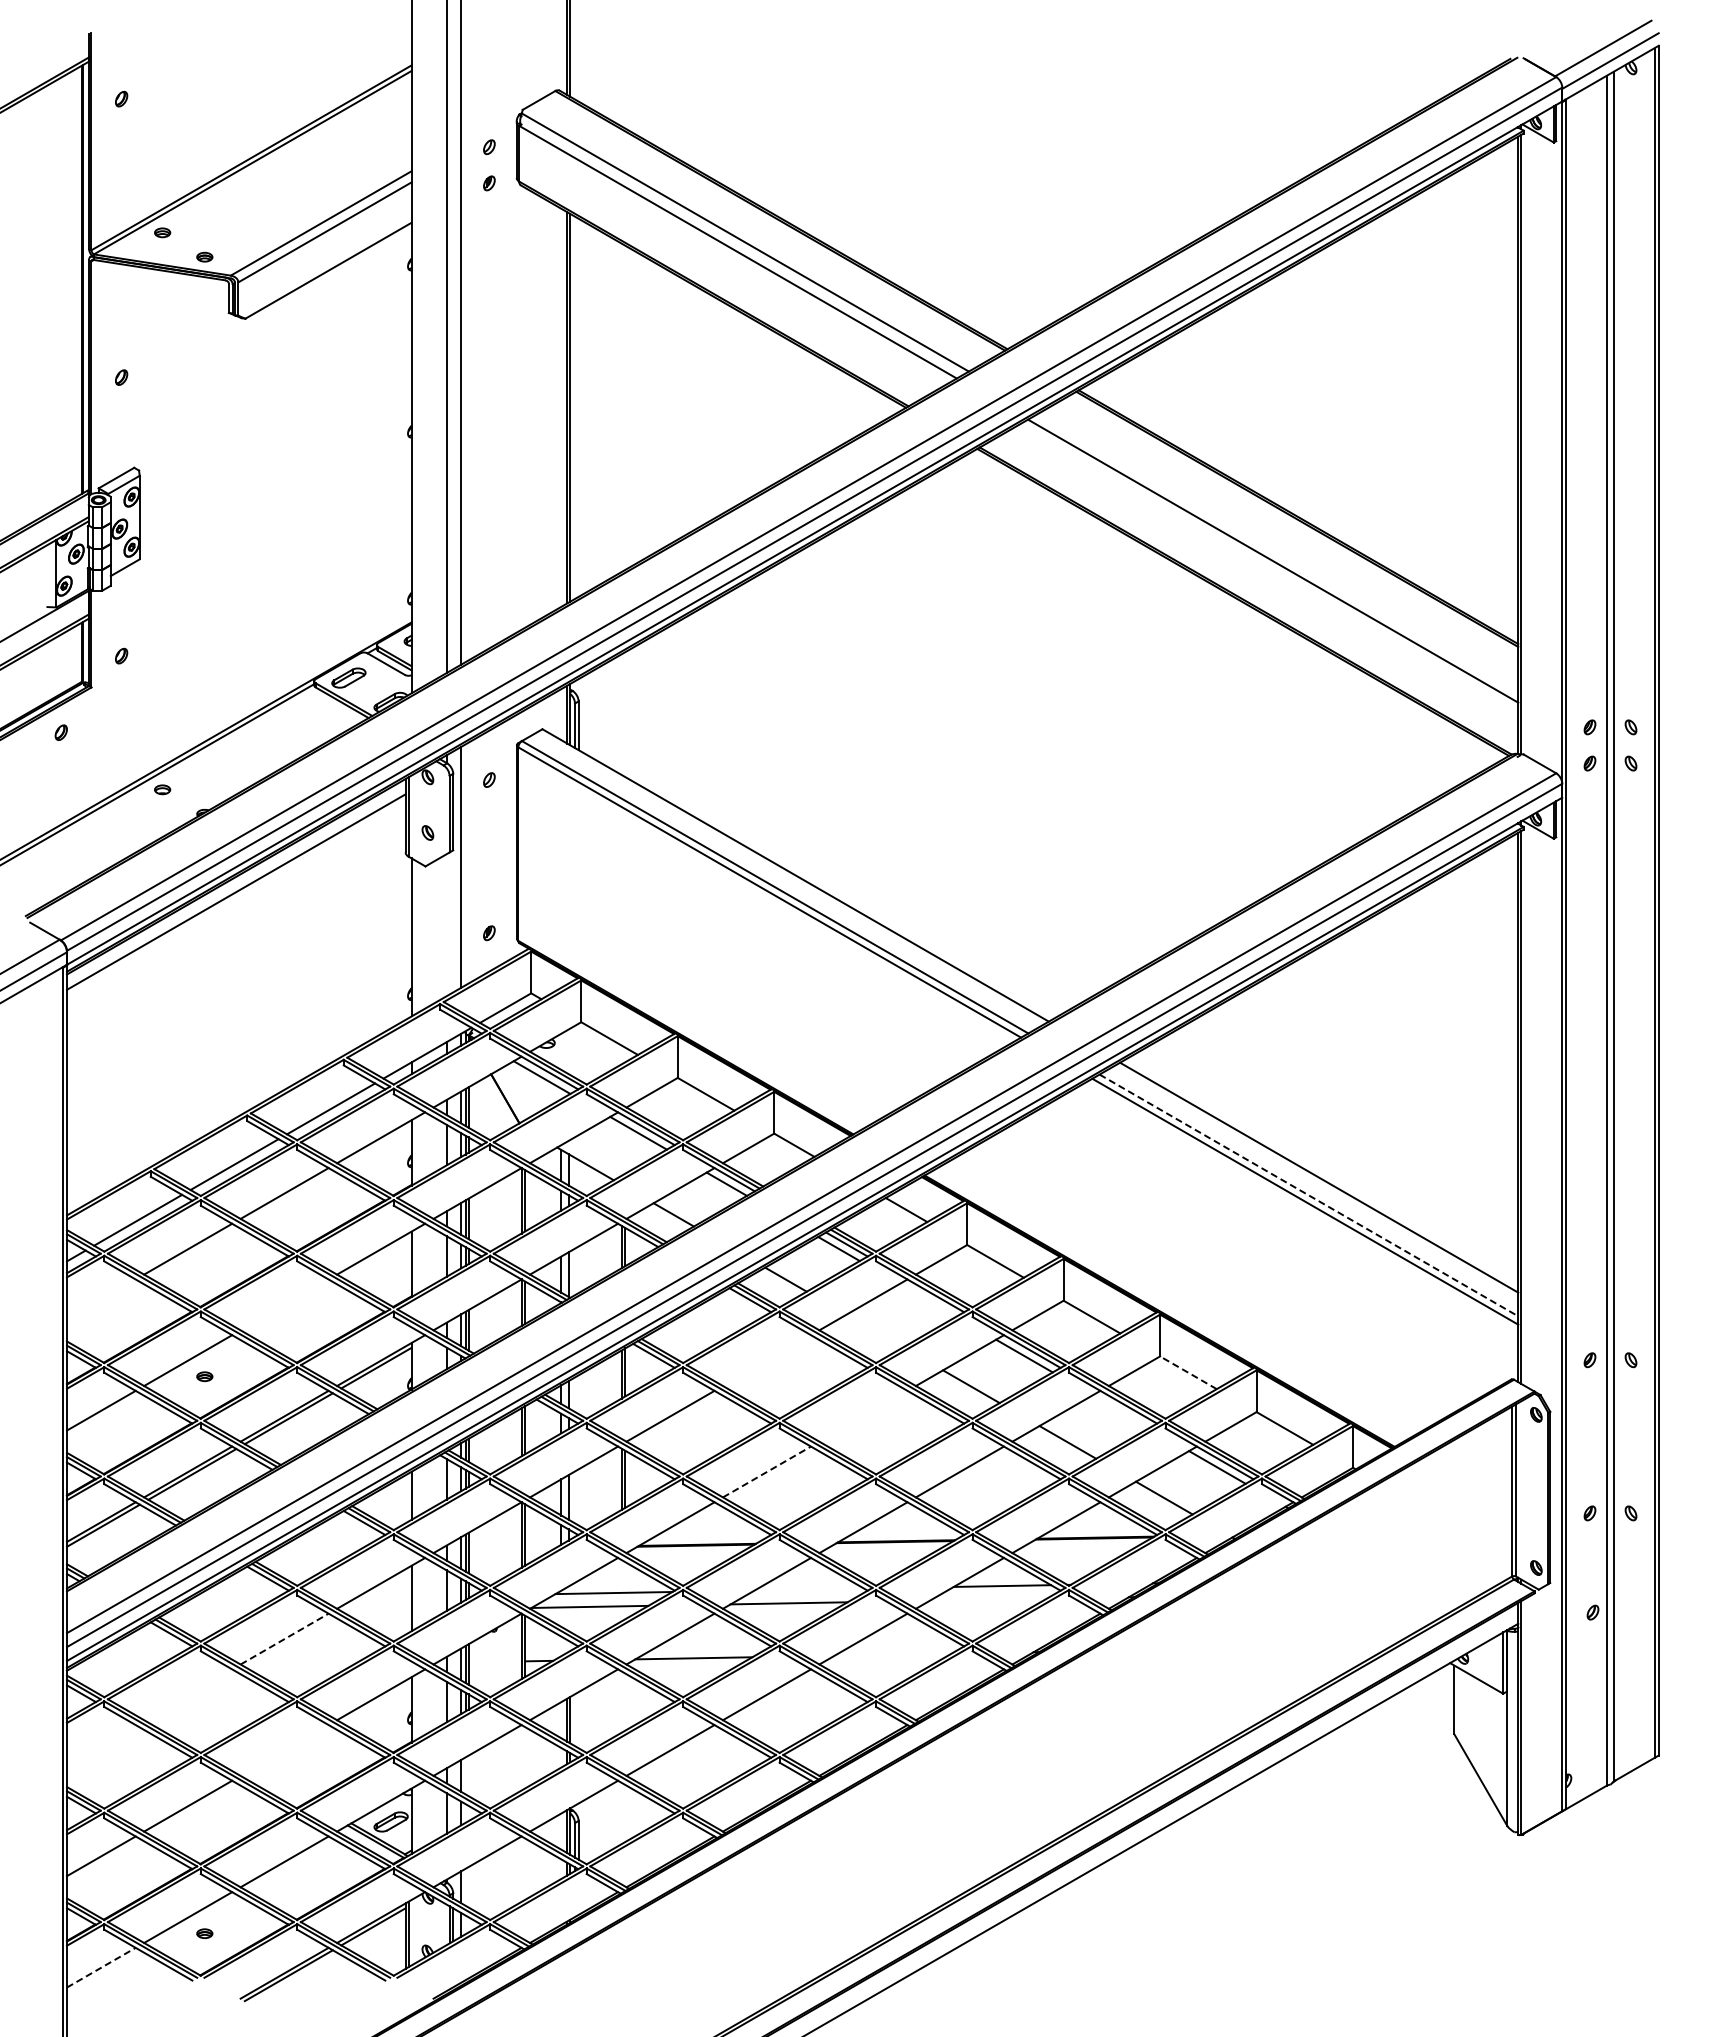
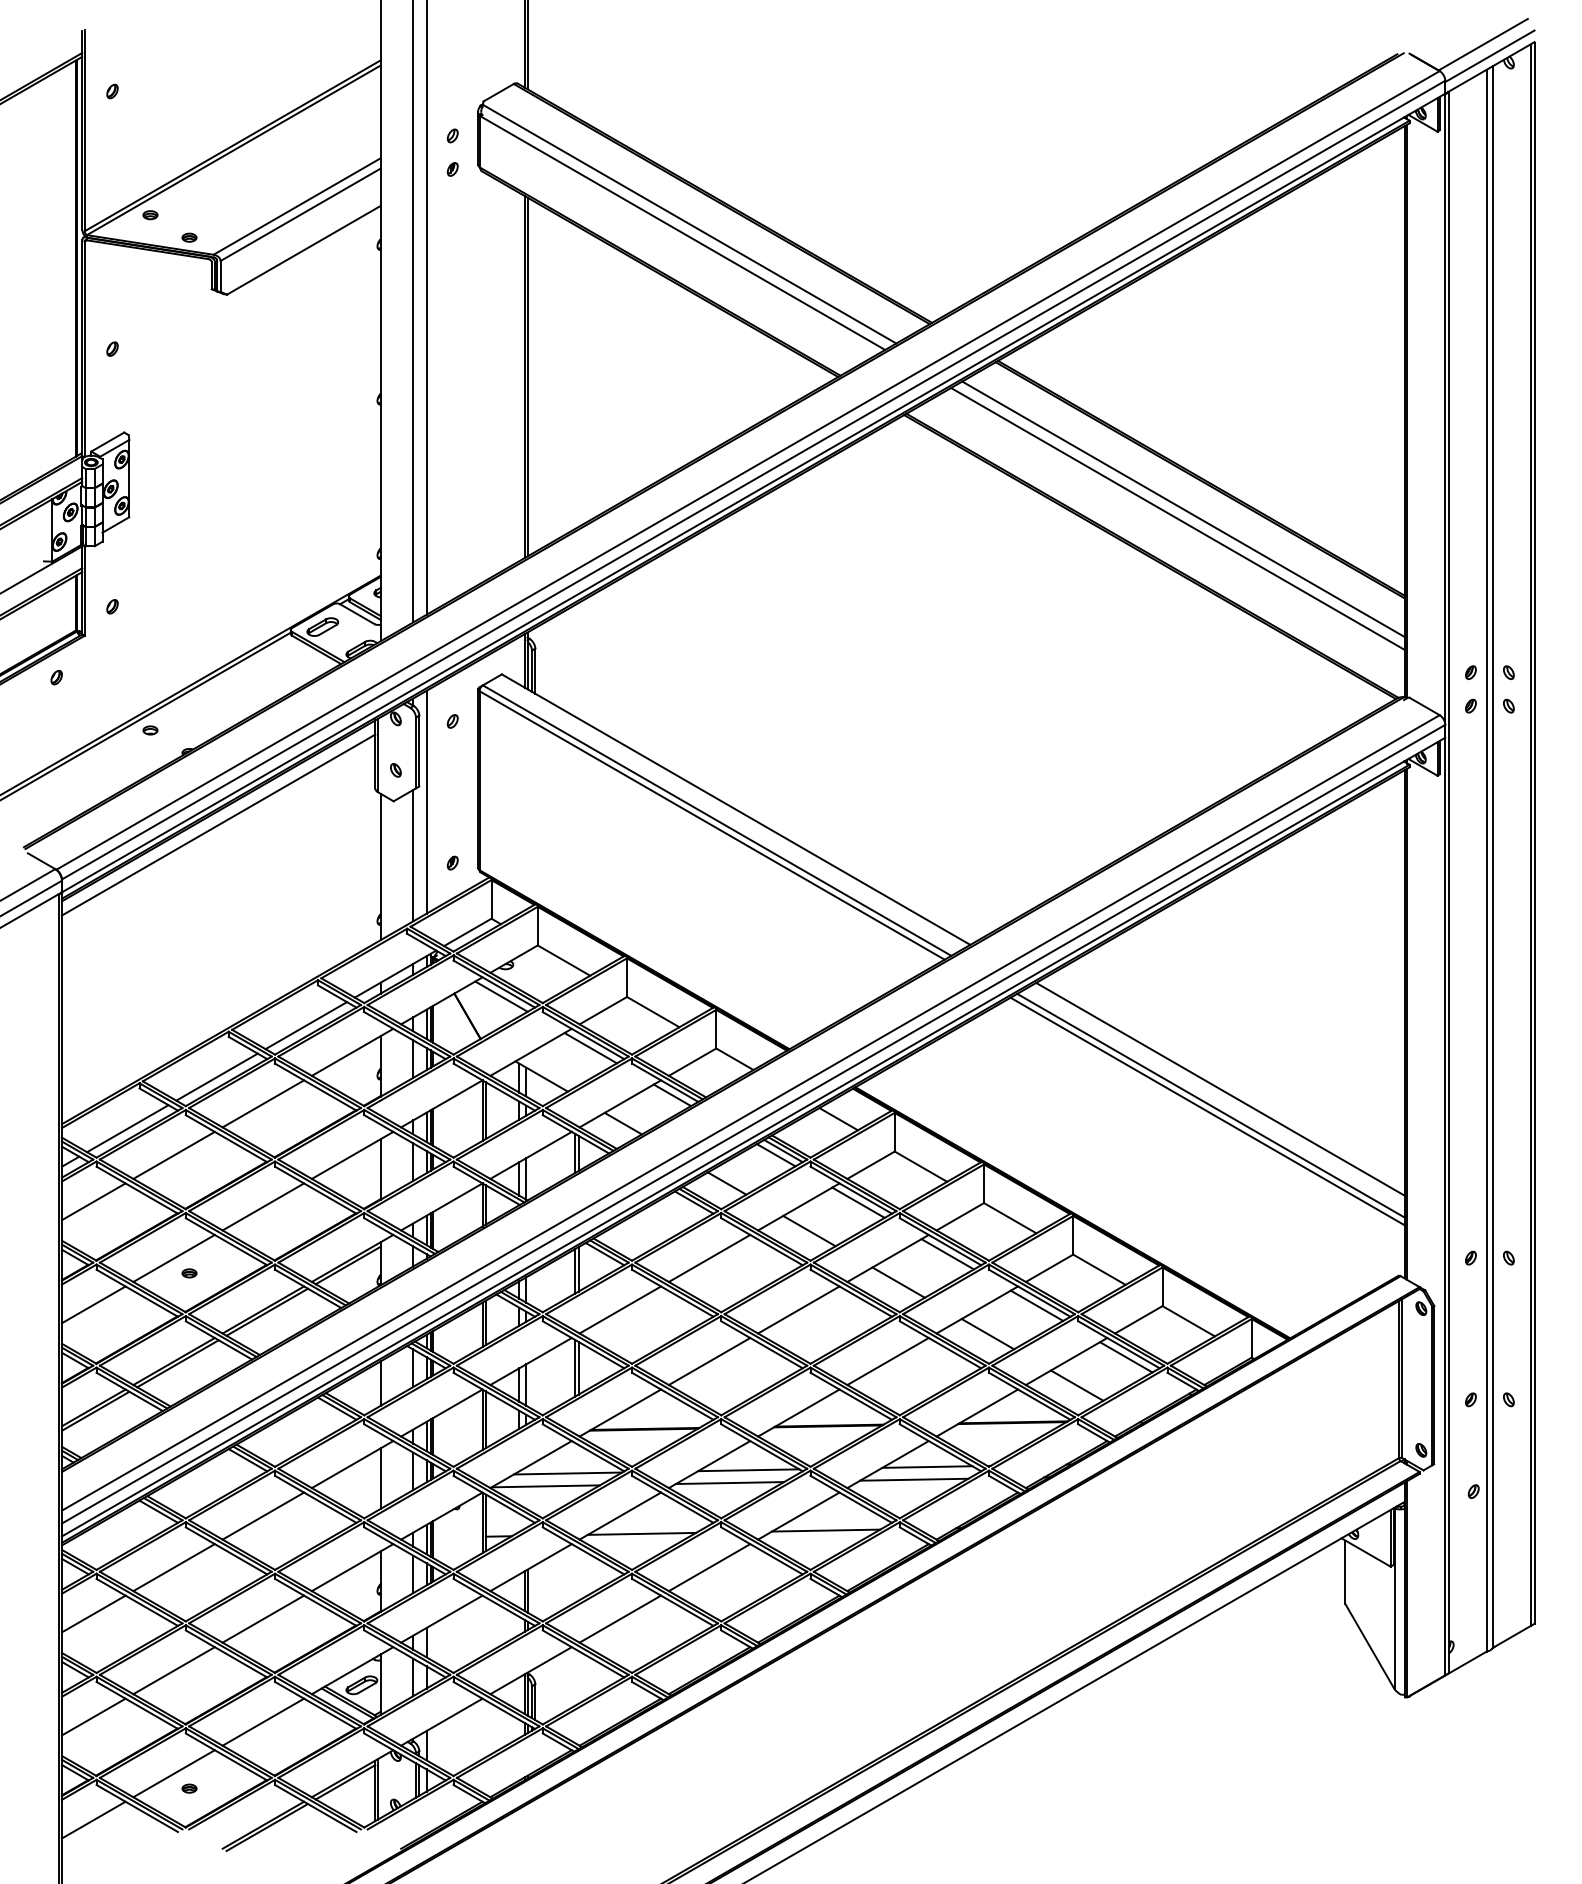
line: (1279, 550) -> (1183, 509), added
line: (446, 925) -> (413, 855), added
line: (1308, 1195) -> (1210, 1105), dashed -> solid
line: (100, 1299) -> (93, 1201), added
line: (927, 1300) -> (858, 1202), added
line: (284, 1304) -> (263, 1206), added
line: (874, 1330) -> (809, 1230), added
line: (766, 1360) -> (709, 1258), added
line: (1188, 1372) -> (1099, 1269), dashed -> solid
line: (1120, 1411) -> (1036, 1305), added
line: (863, 1415) -> (798, 1309), added
line: (767, 1472) -> (710, 1361), dashed -> solid
line: (808, 1589) -> (747, 1470), added
line: (987, 1599) -> (913, 1479), added
line: (284, 1639) -> (263, 1516), dashed -> solid
line: (892, 1654) -> (825, 1530), added
line: (188, 1694) -> (174, 1567), added
line: (100, 1744) -> (93, 1613), added
line: (284, 1750) -> (263, 1619), added
line: (101, 1967) -> (93, 1819), dashed -> solid

